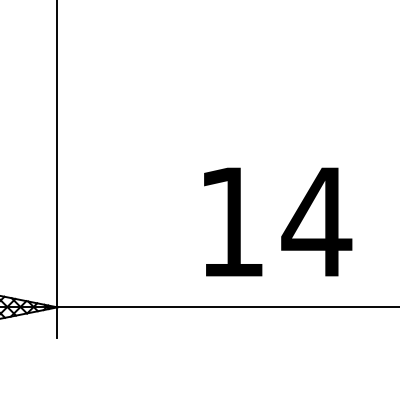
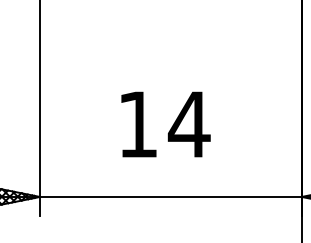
text: (277, 221) -> (165, 124), moved

